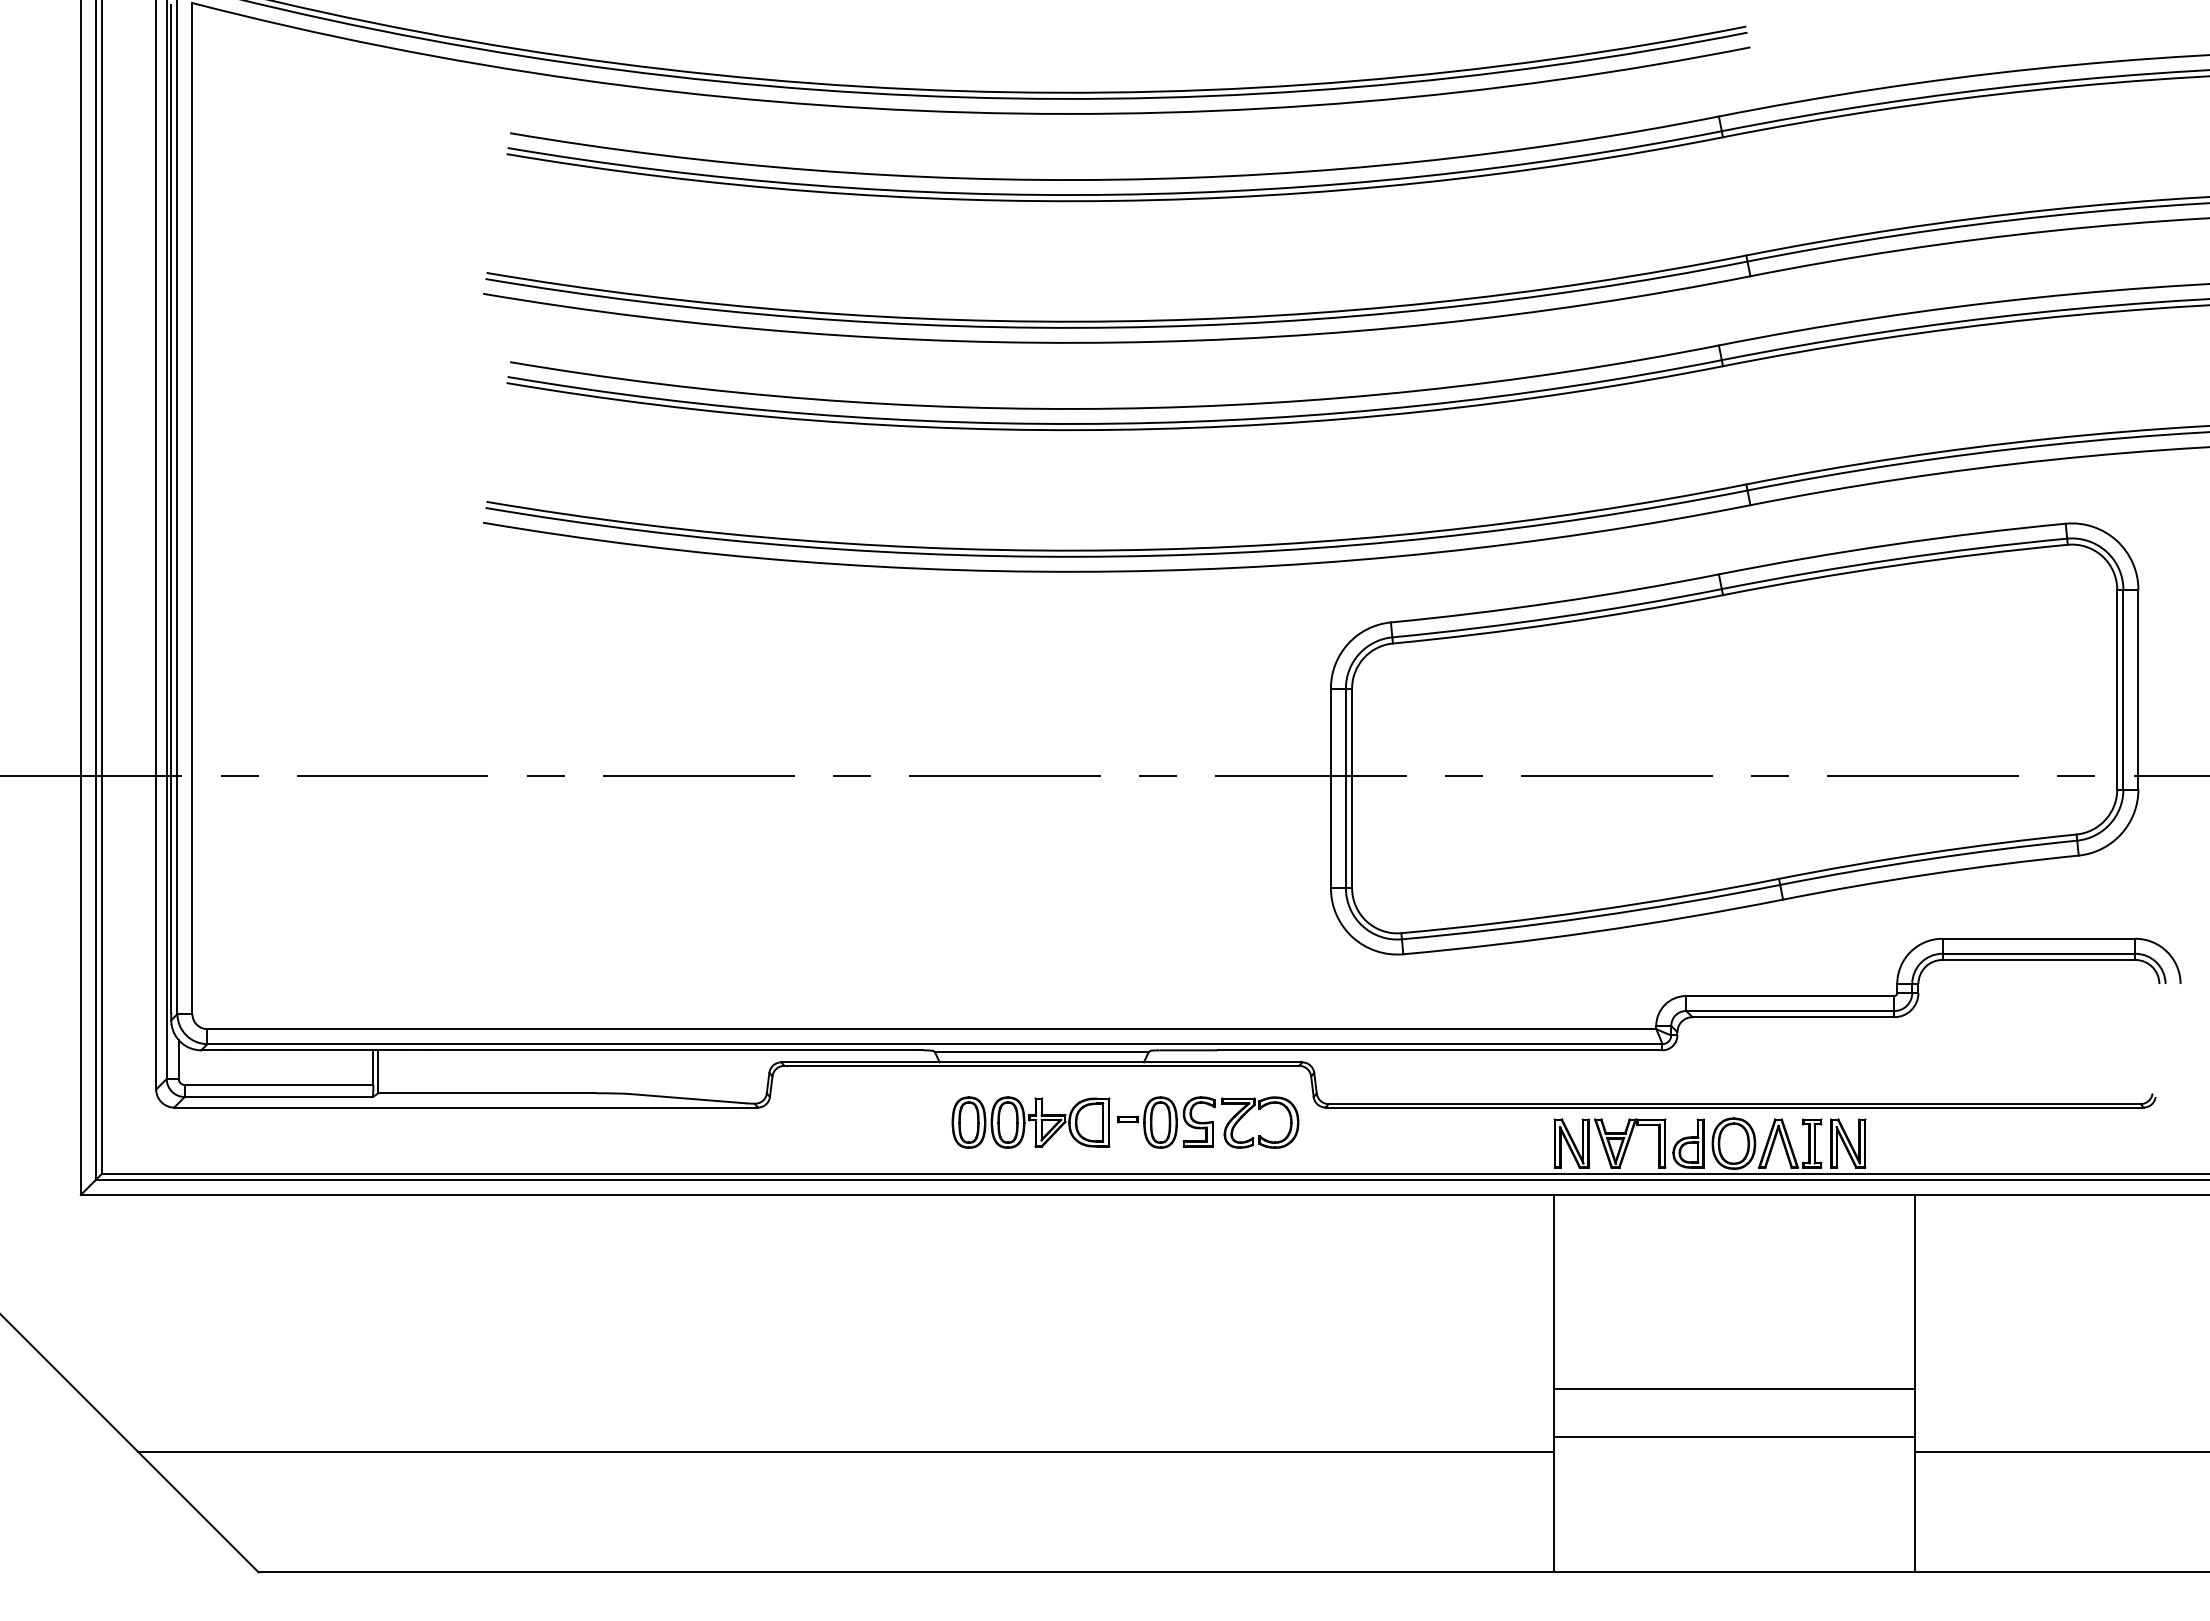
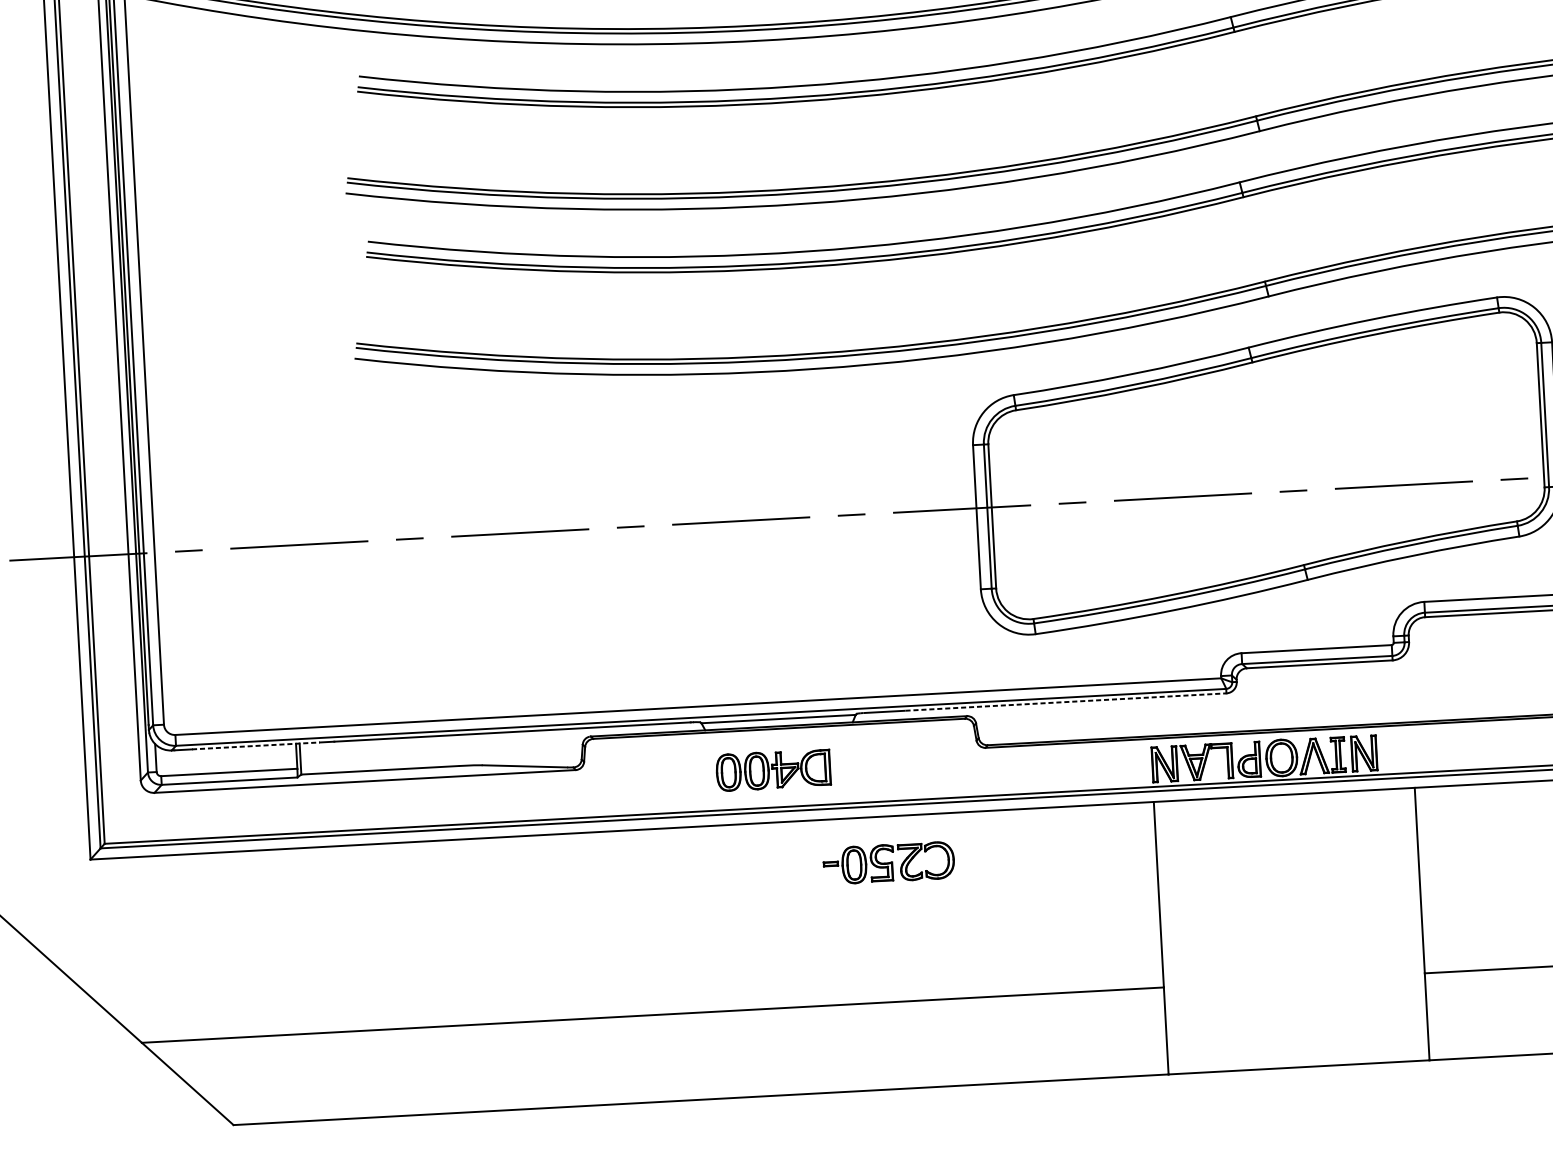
line: (317, 1050) -> (255, 746), solid -> dashed
line: (1440, 1050) -> (1066, 702), solid -> dashed
part: (1208, 1122) -> (888, 863), moved
line: (1734, 1388) -> (1291, 934), removed
line: (1734, 1436) -> (1293, 969), removed

